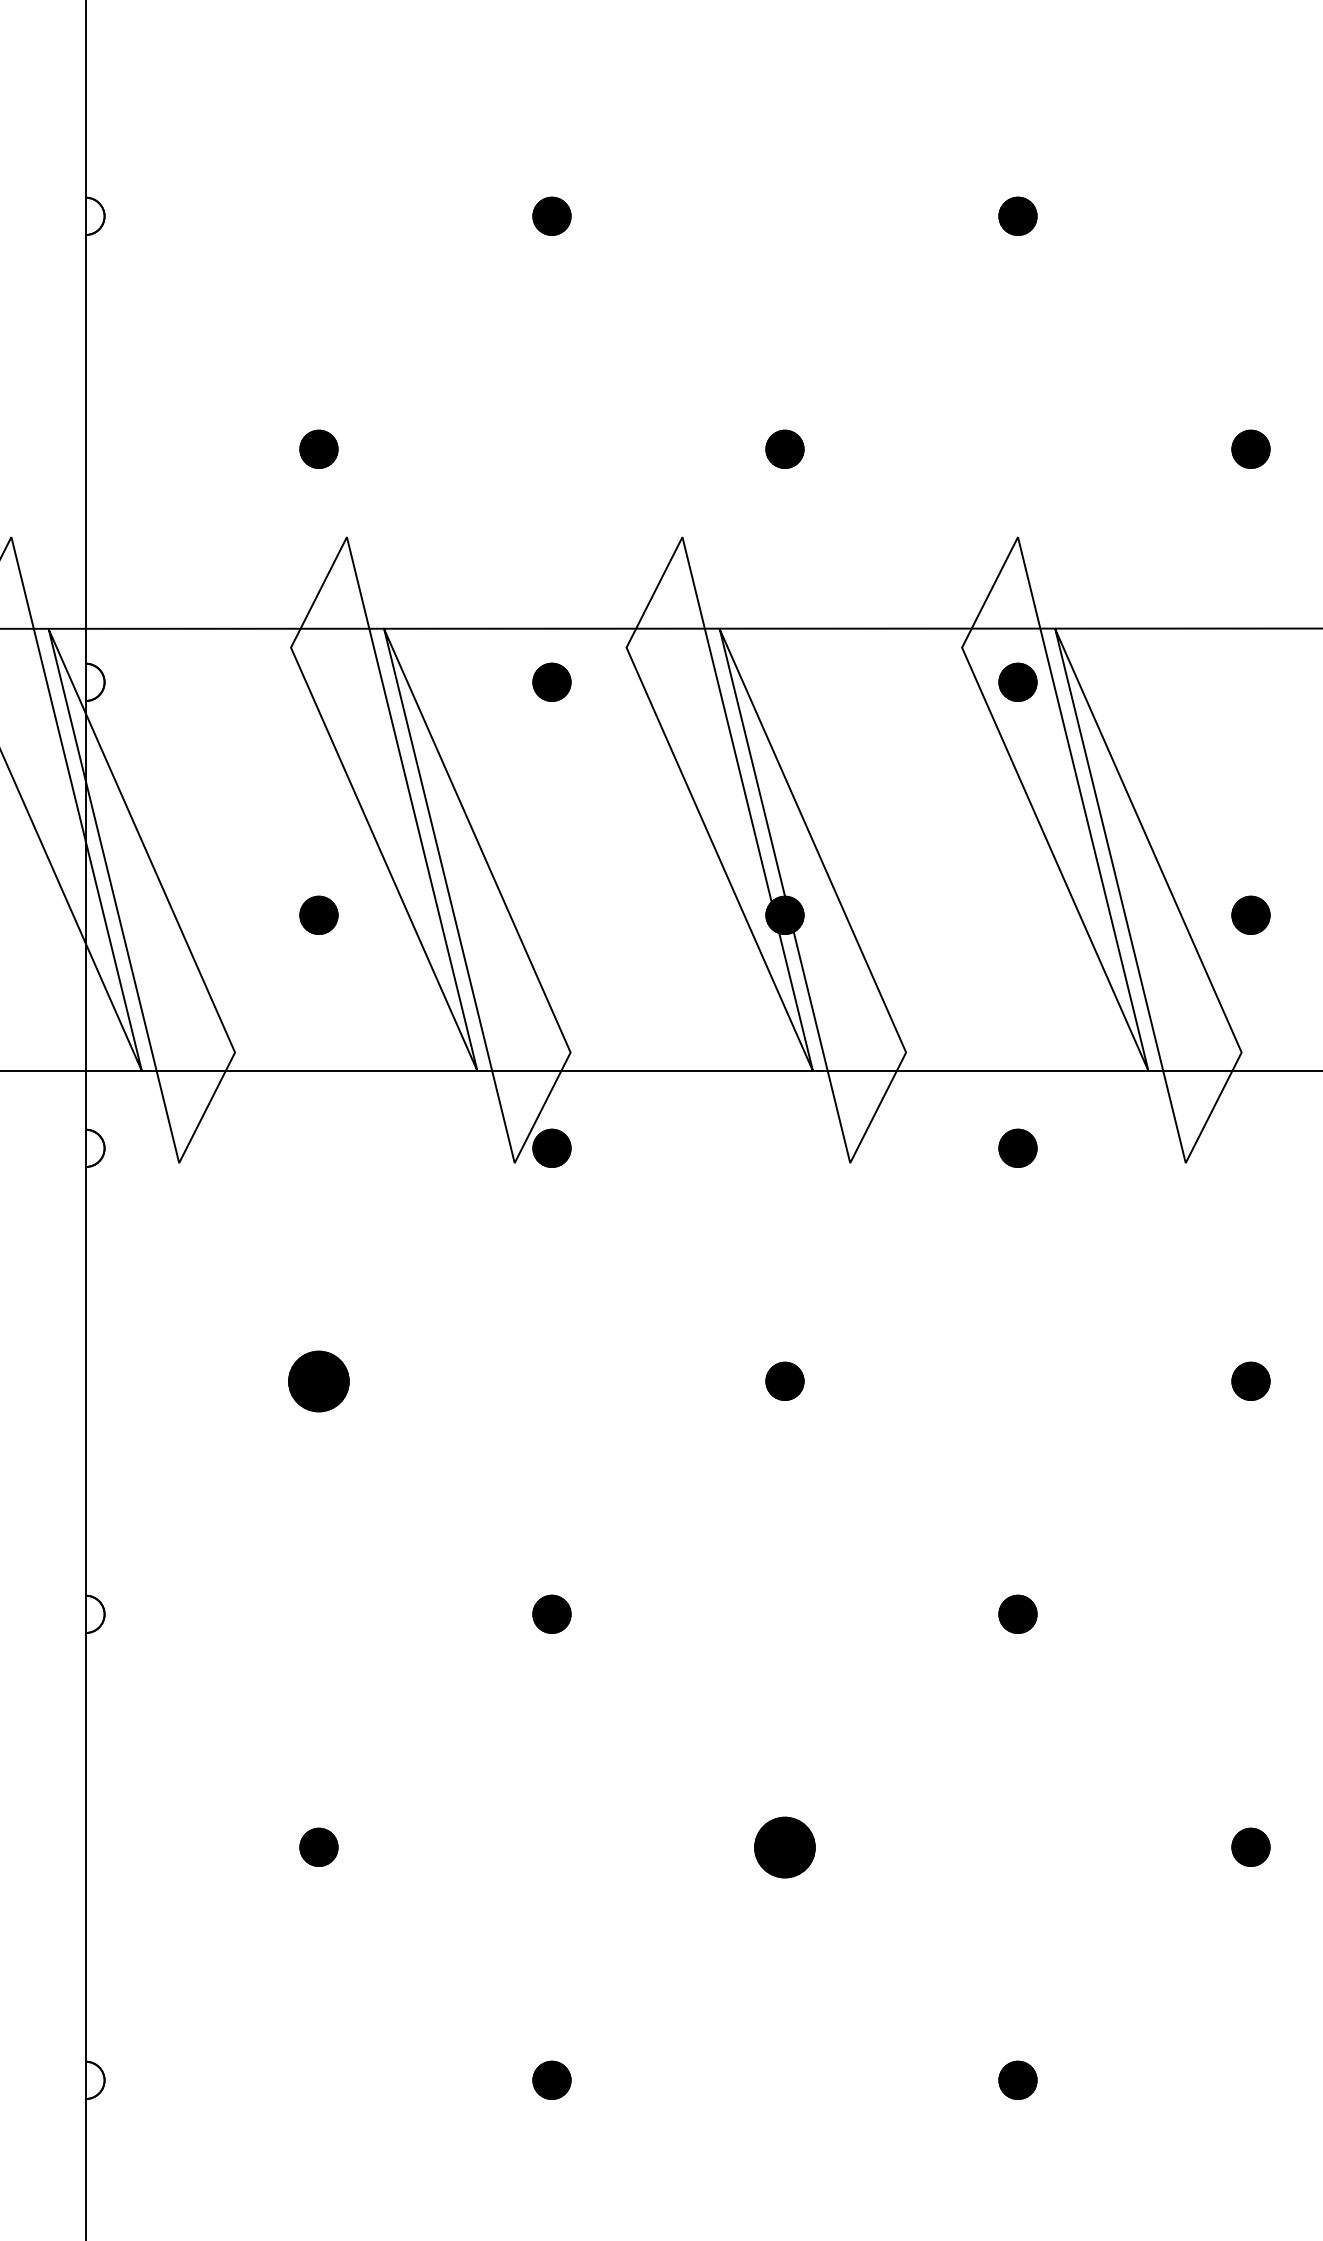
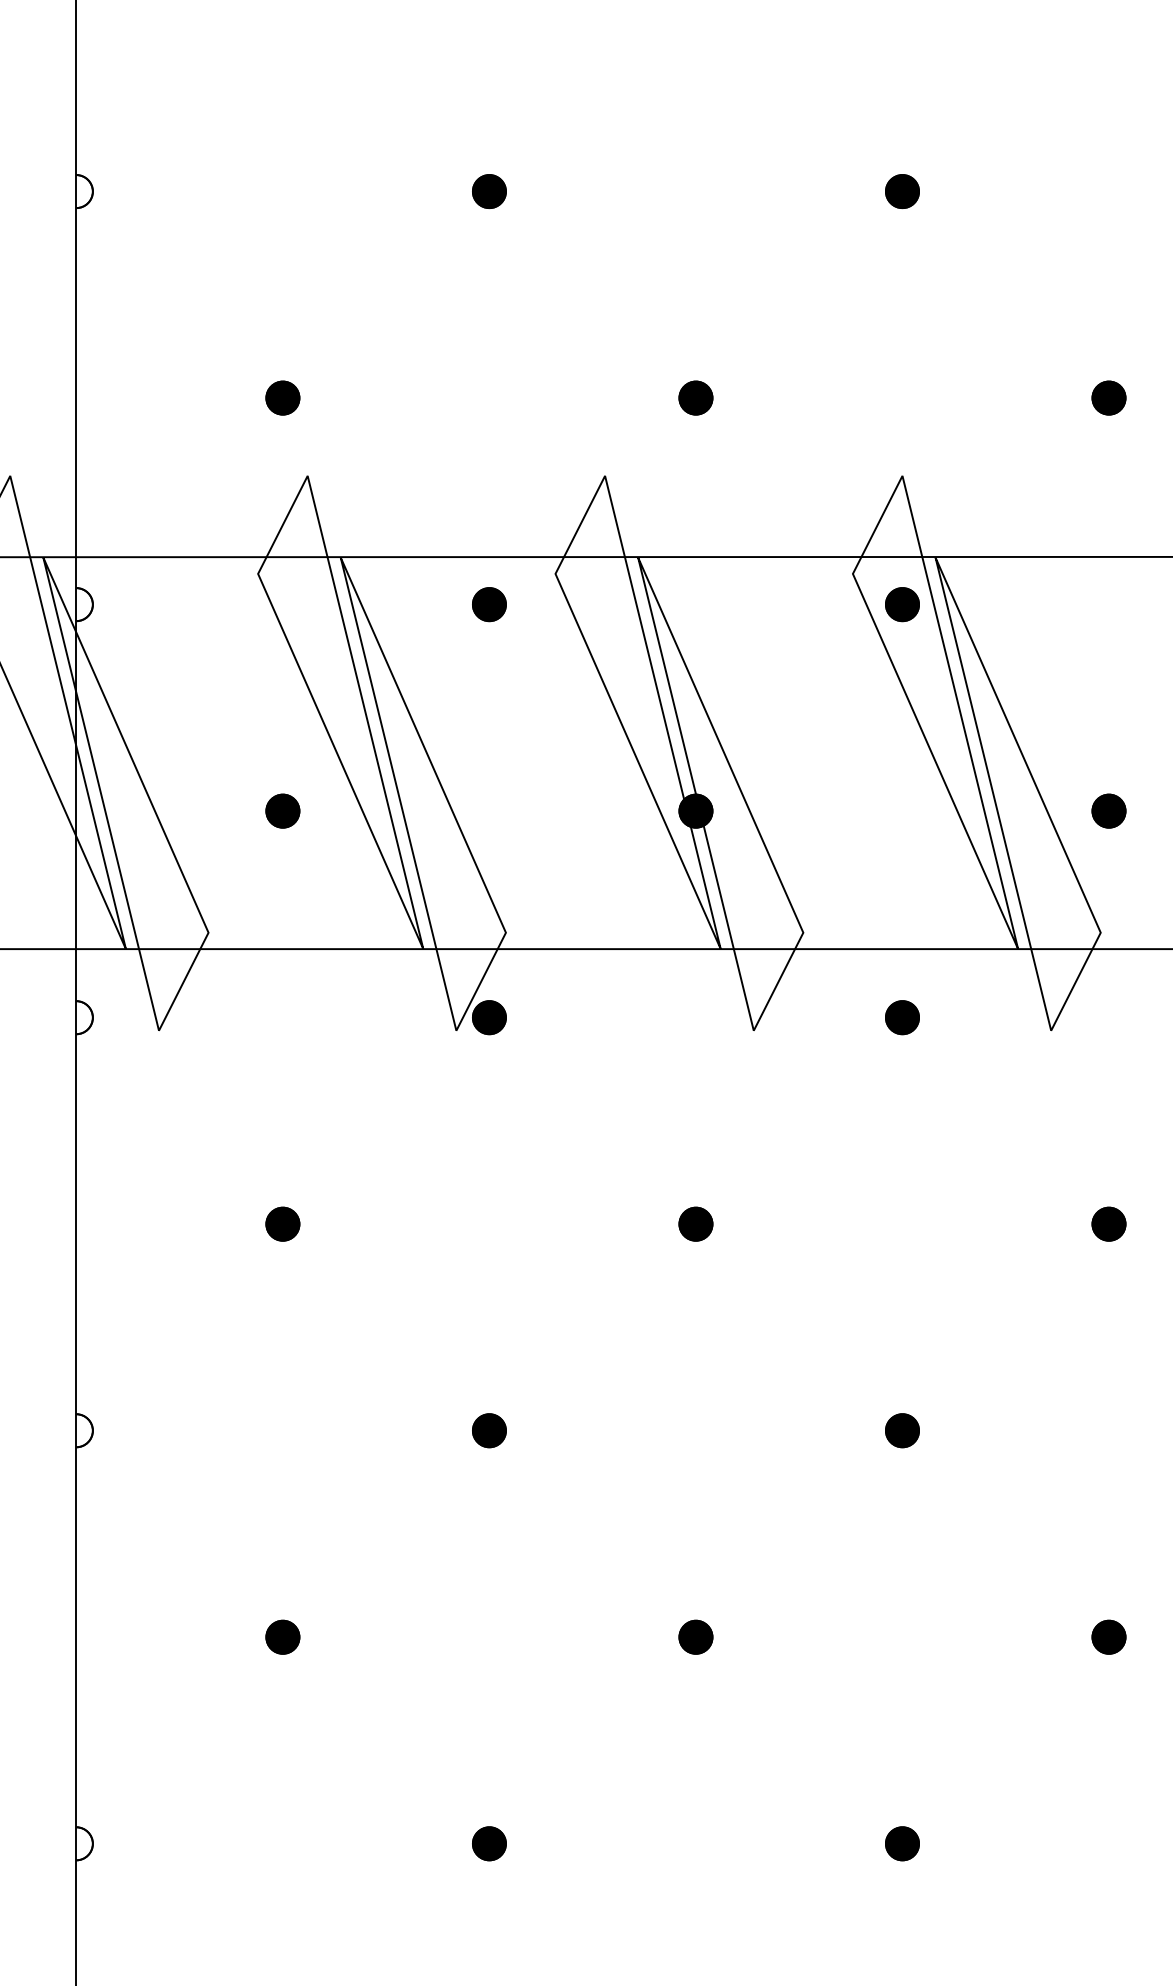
part: (318, 1380) -> (282, 1223), size x0.62
part: (784, 1846) -> (695, 1636), size x0.62

